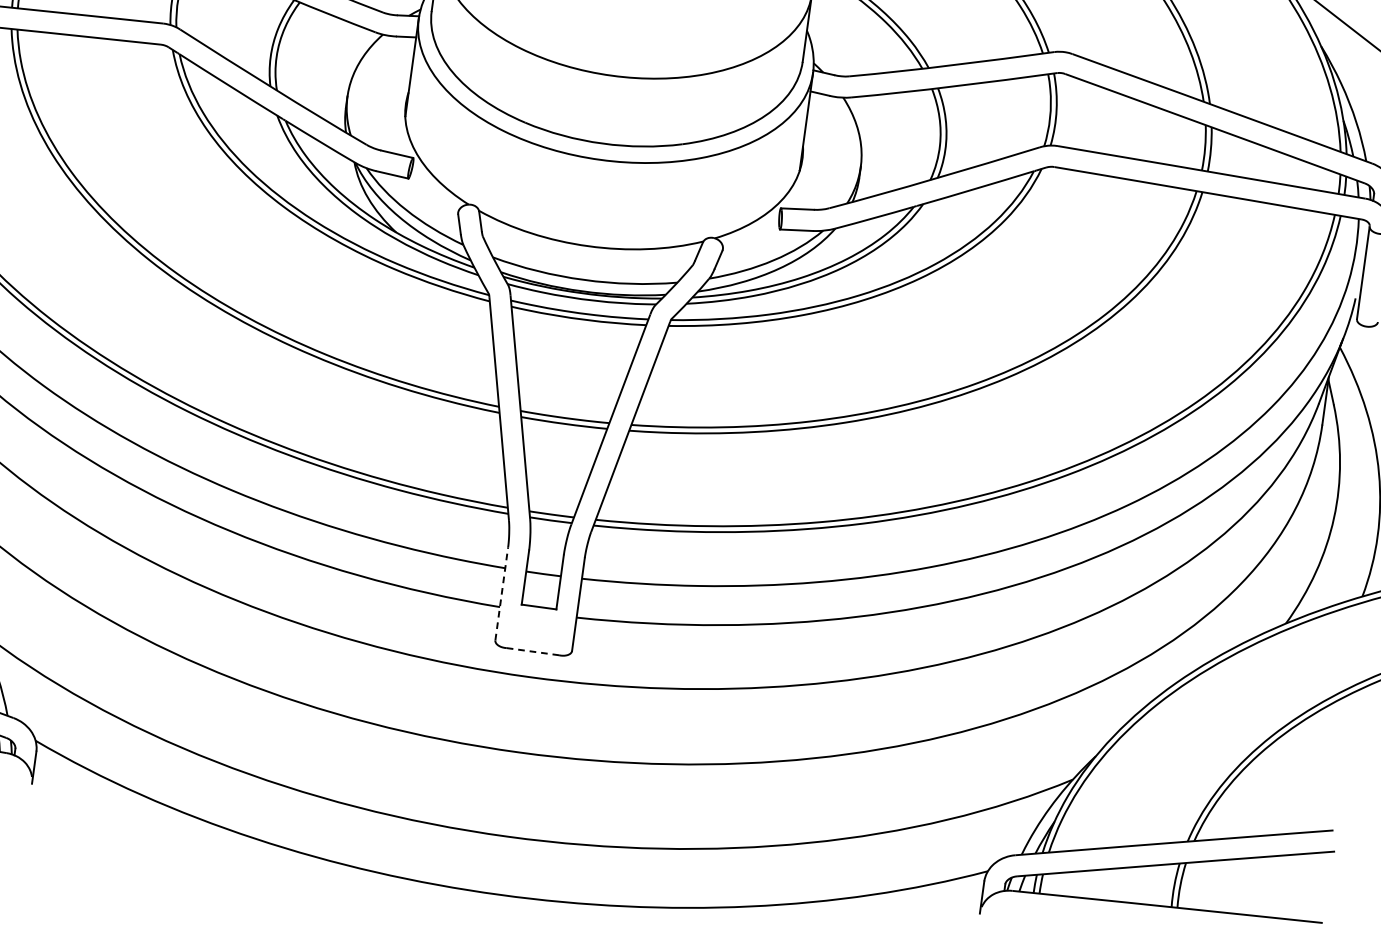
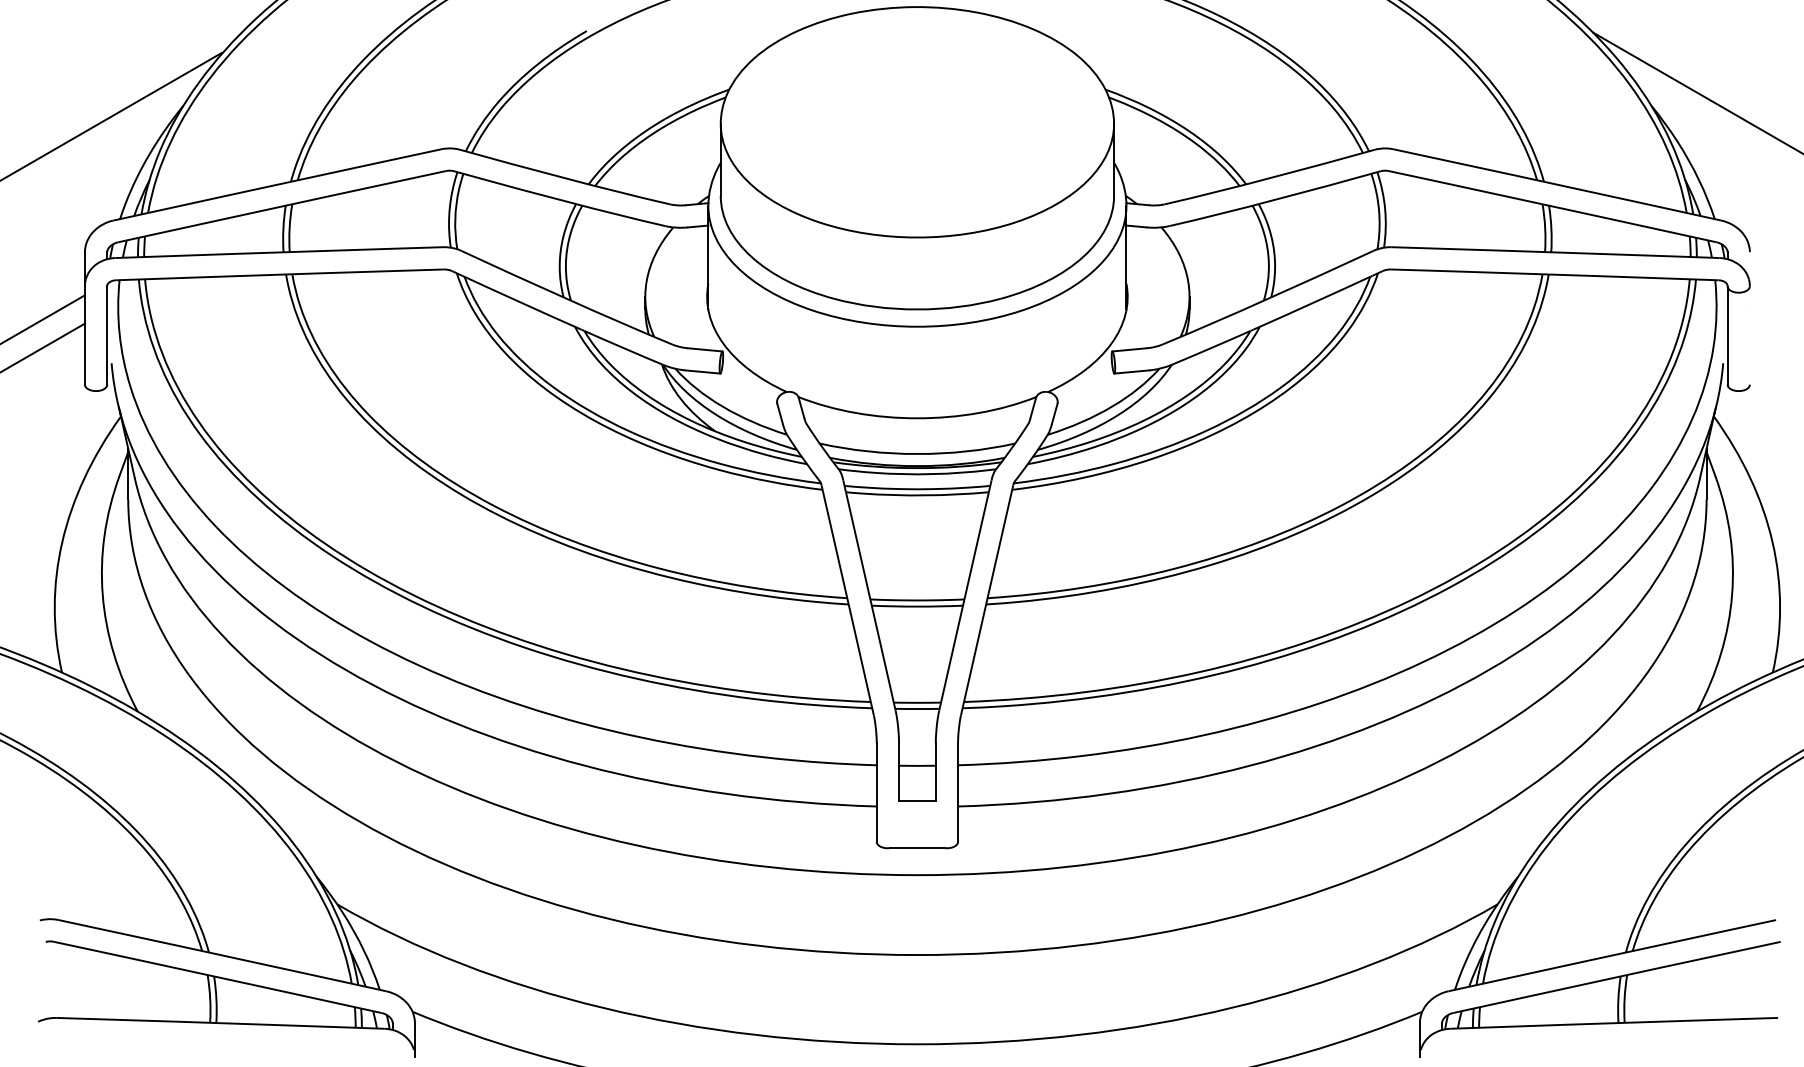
line: (501, 593) -> (876, 792), dashed -> solid
line: (532, 651) -> (917, 848), dashed -> solid

